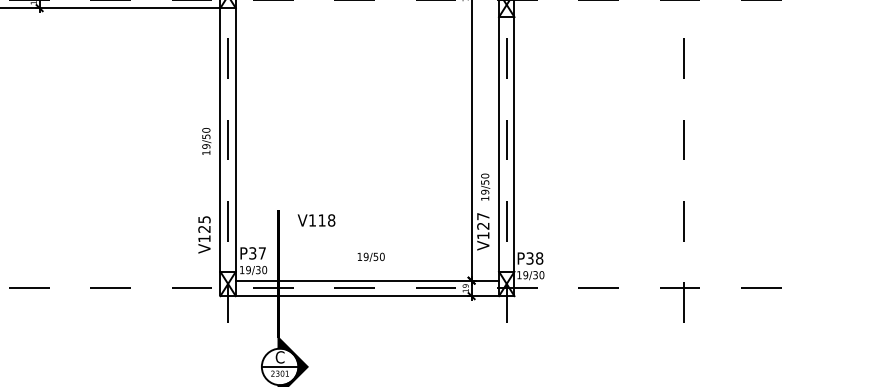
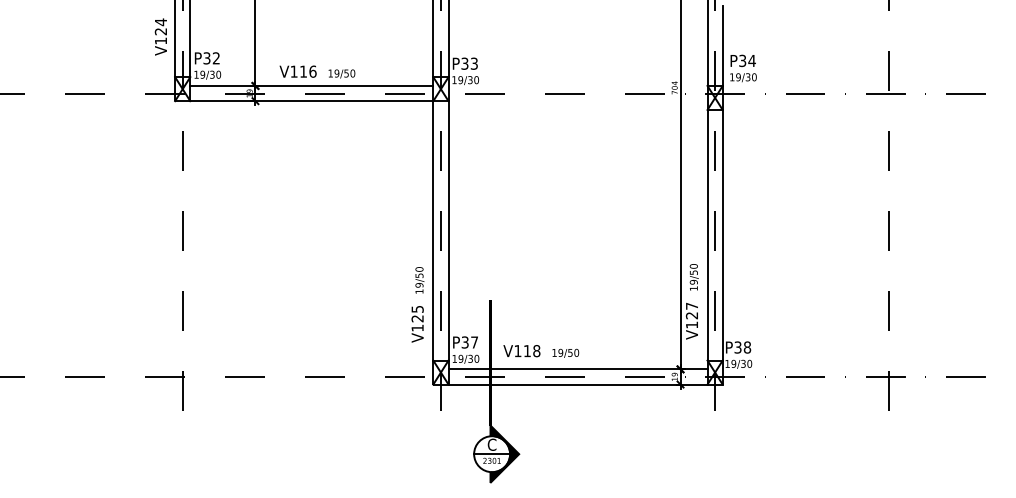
text: (206, 141) -> (419, 280), moved
text: (316, 220) -> (521, 351), moved
text: (370, 256) -> (565, 352), moved

